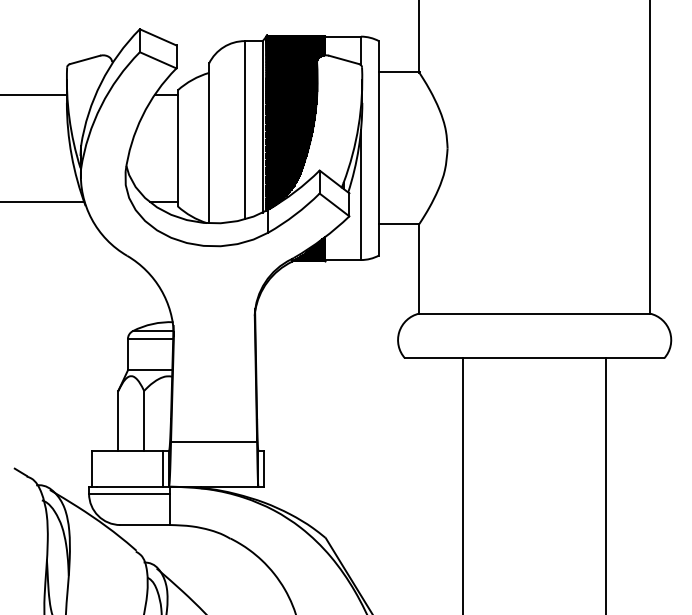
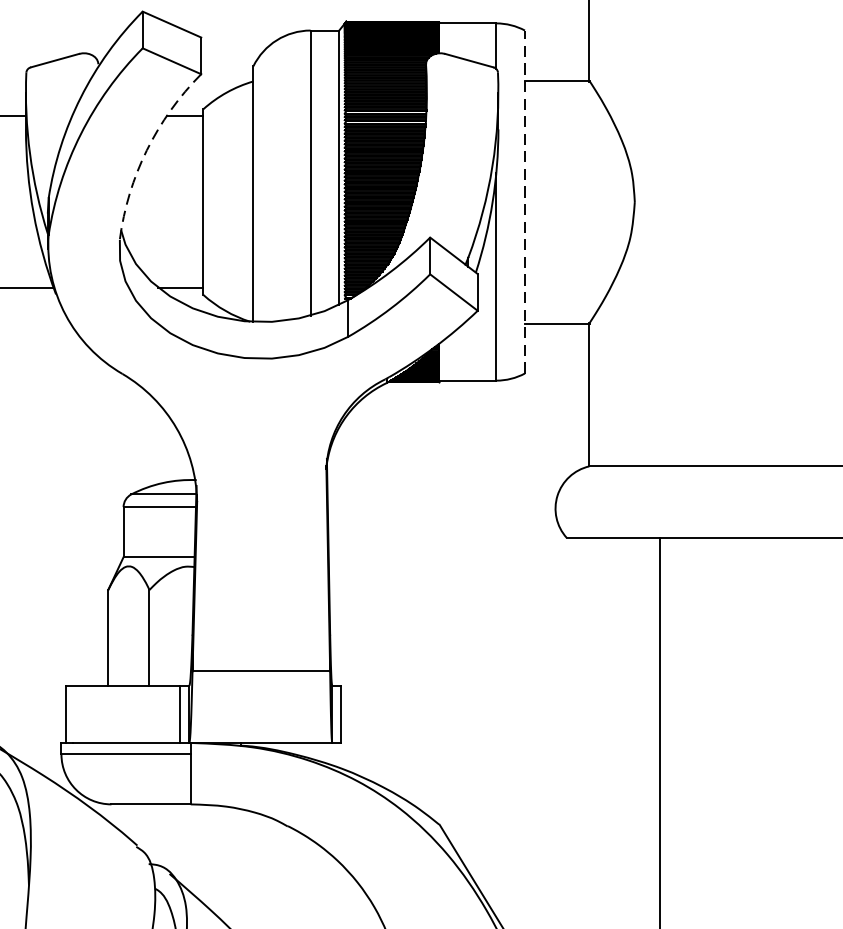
arc: (142, 116) -> (146, 151), solid -> dashed
line: (378, 147) -> (524, 200), solid -> dashed

